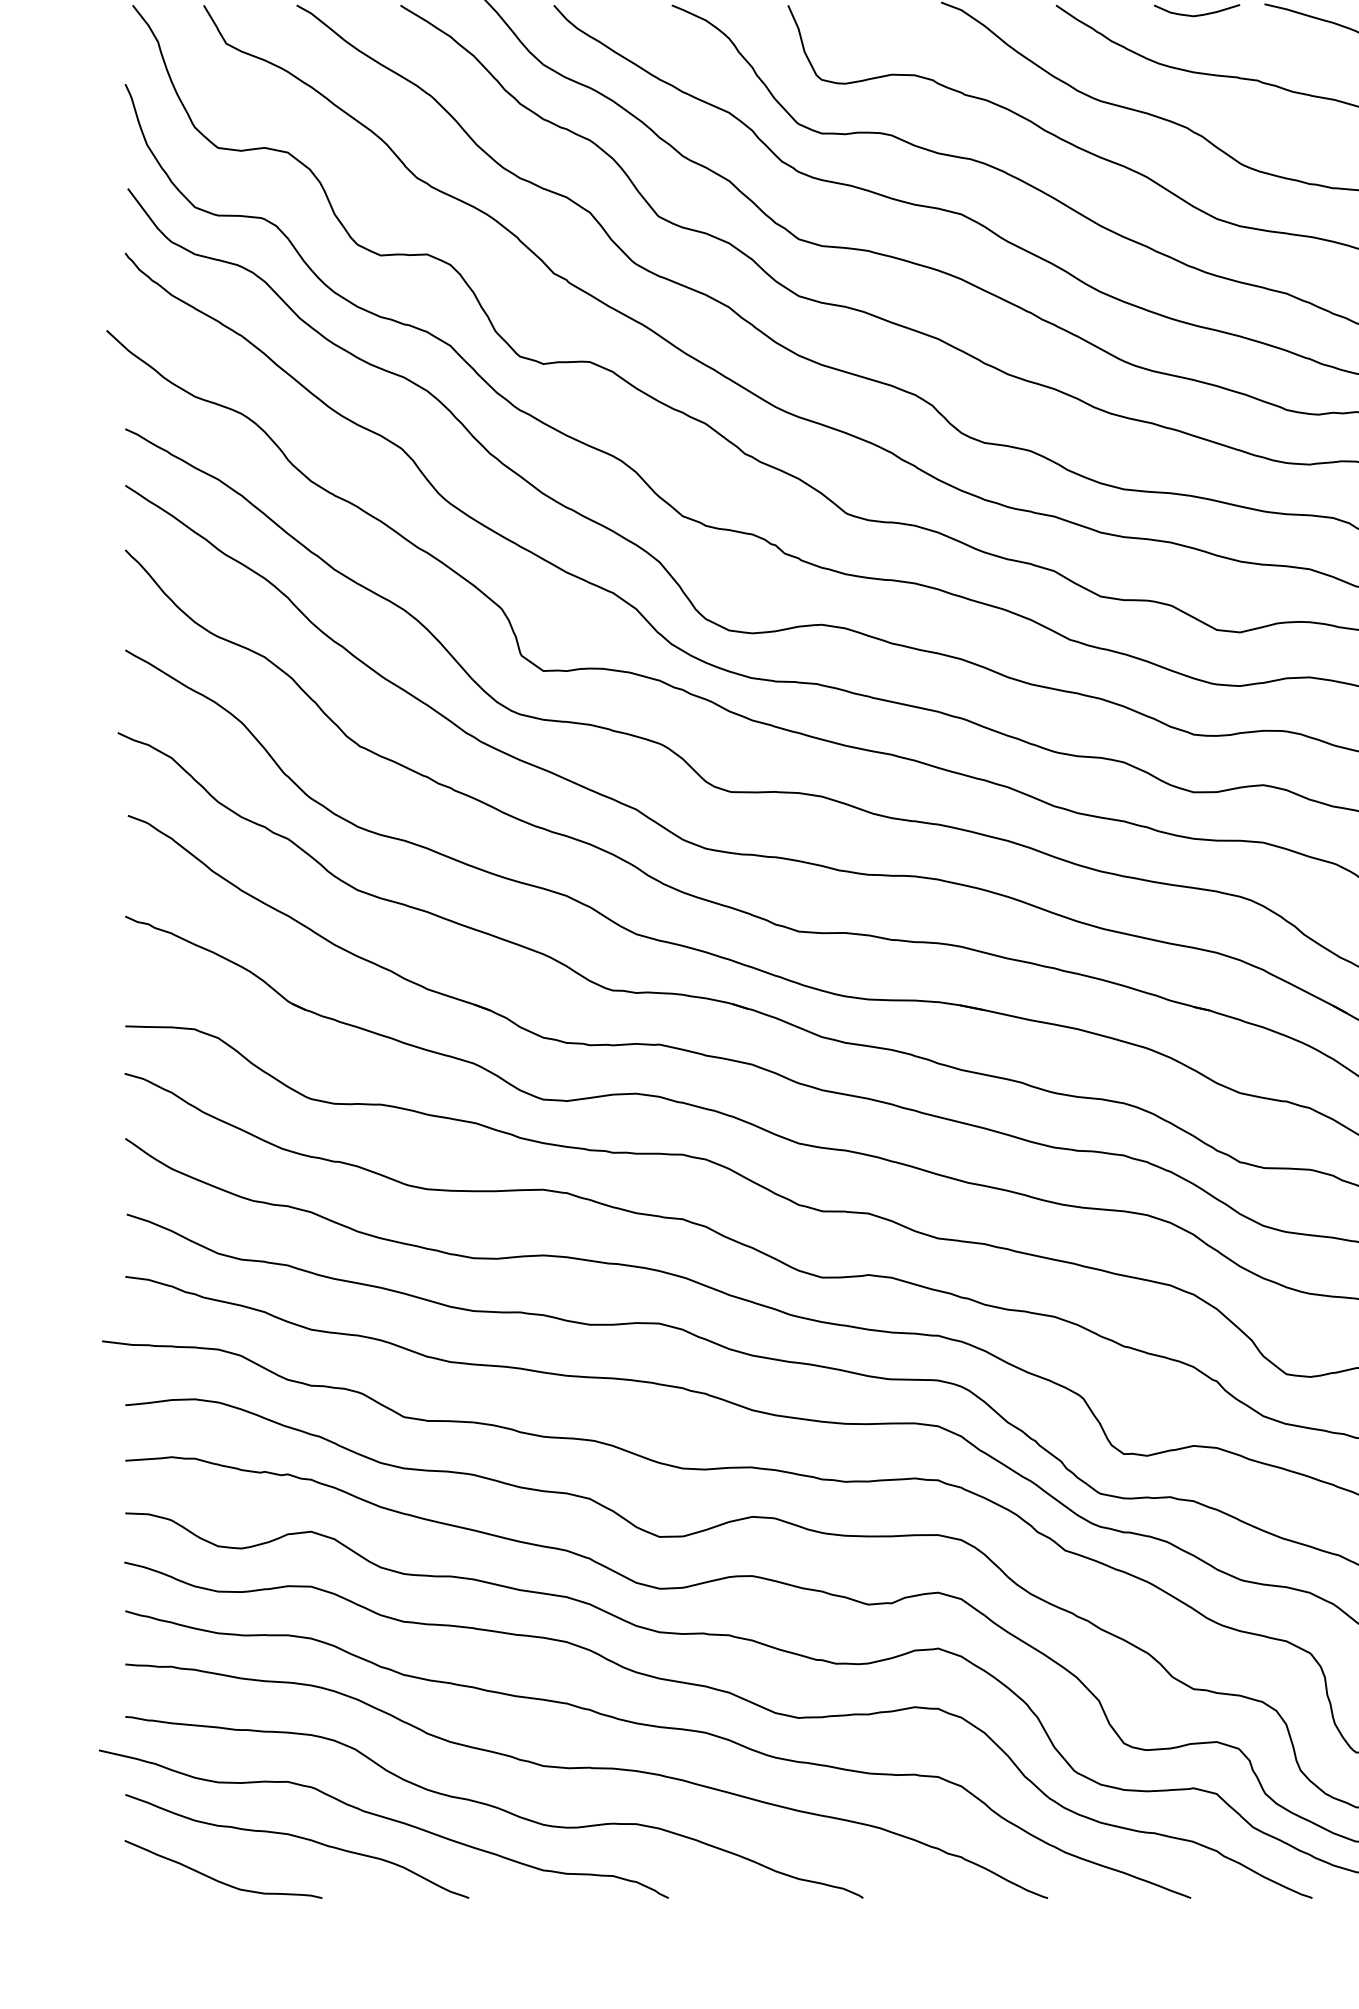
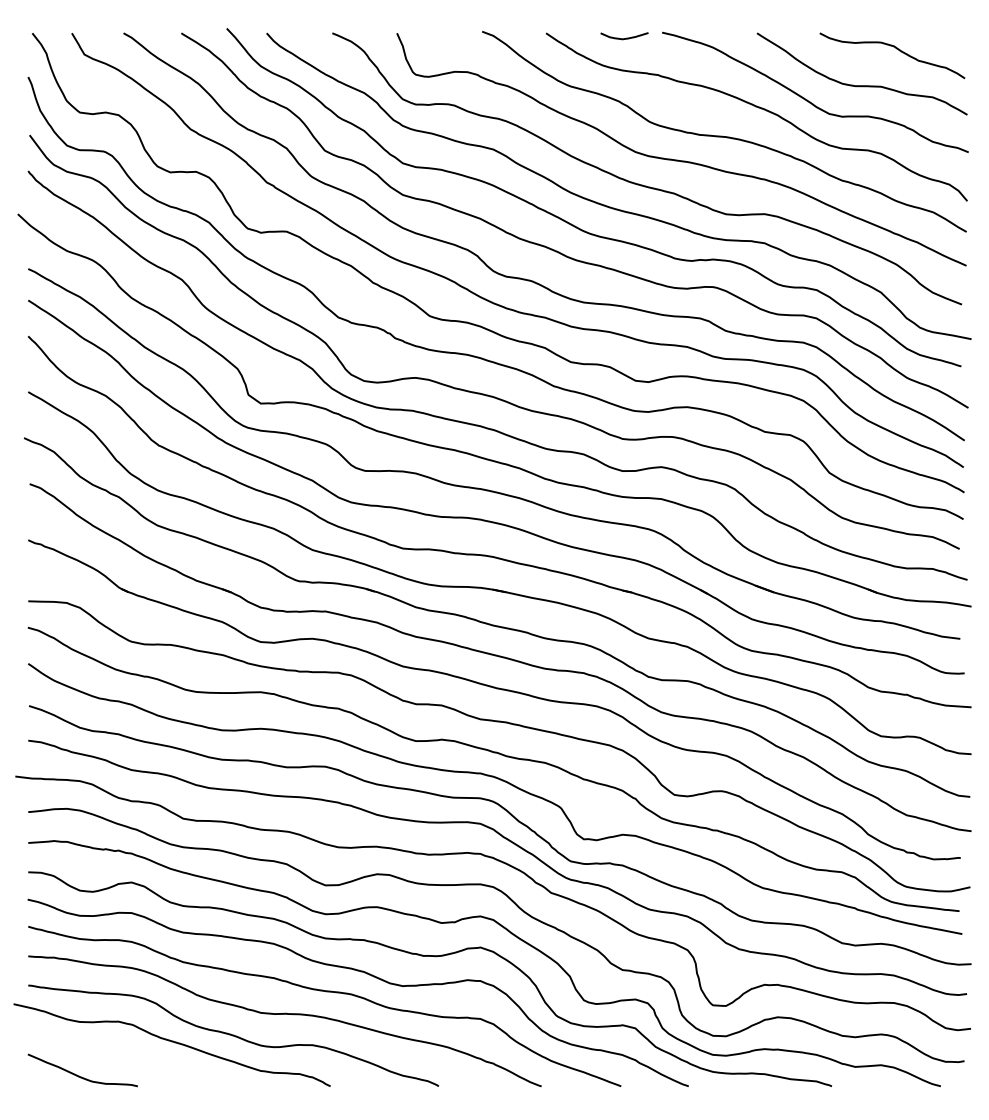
curve: (298, 1839) -> (124, 1053), removed

